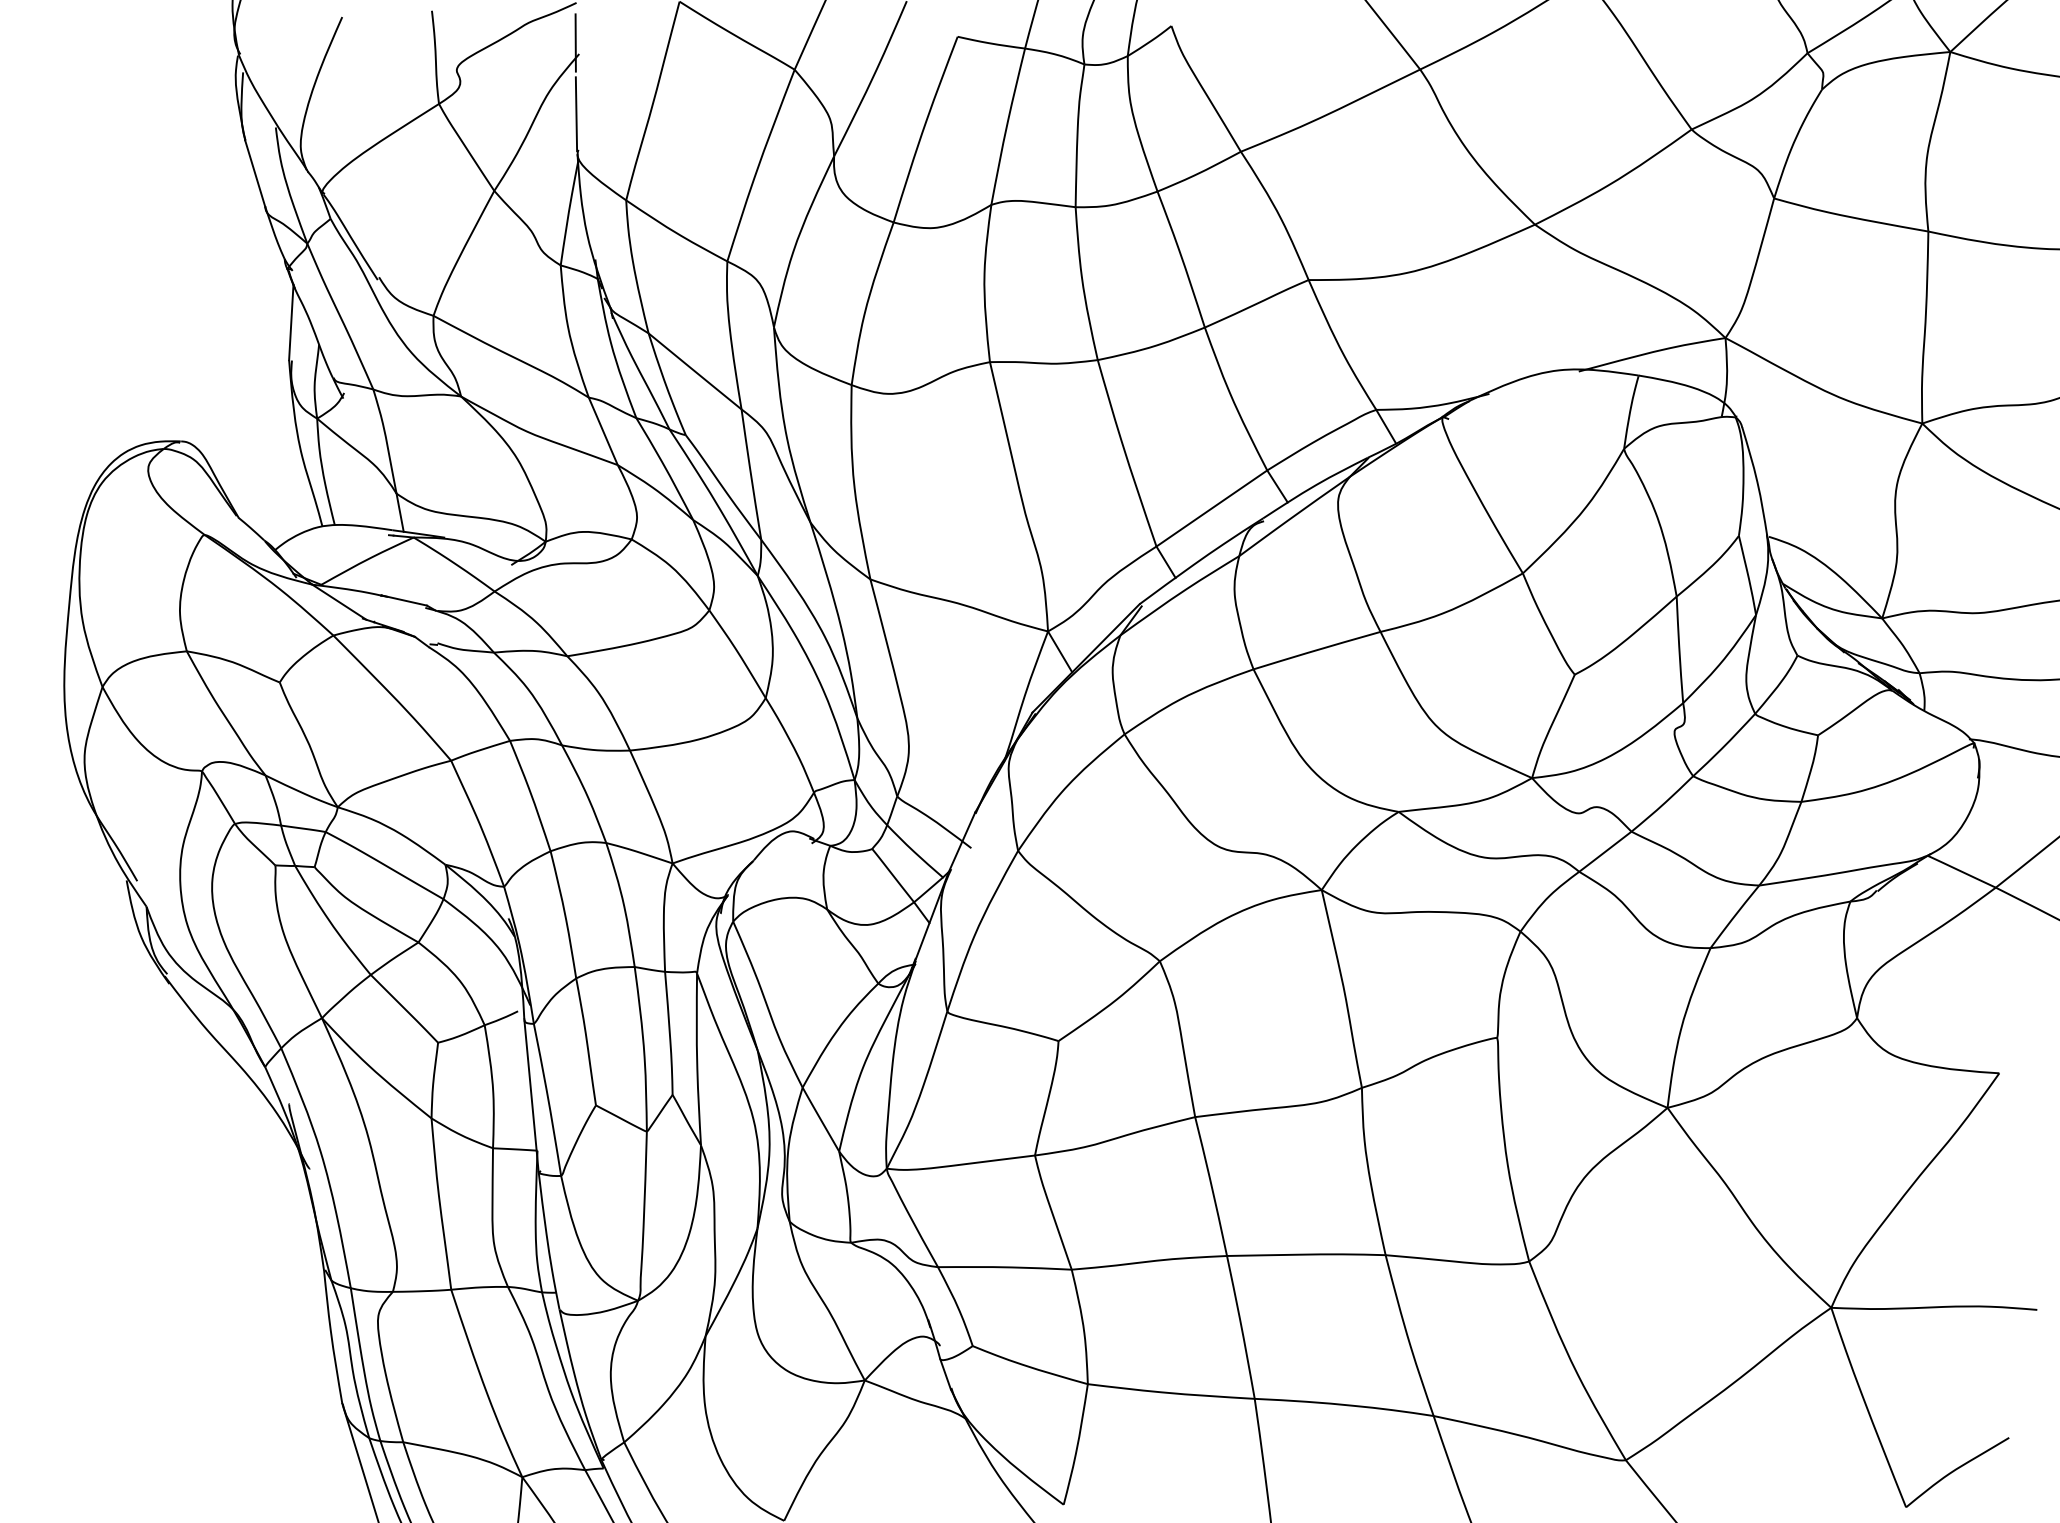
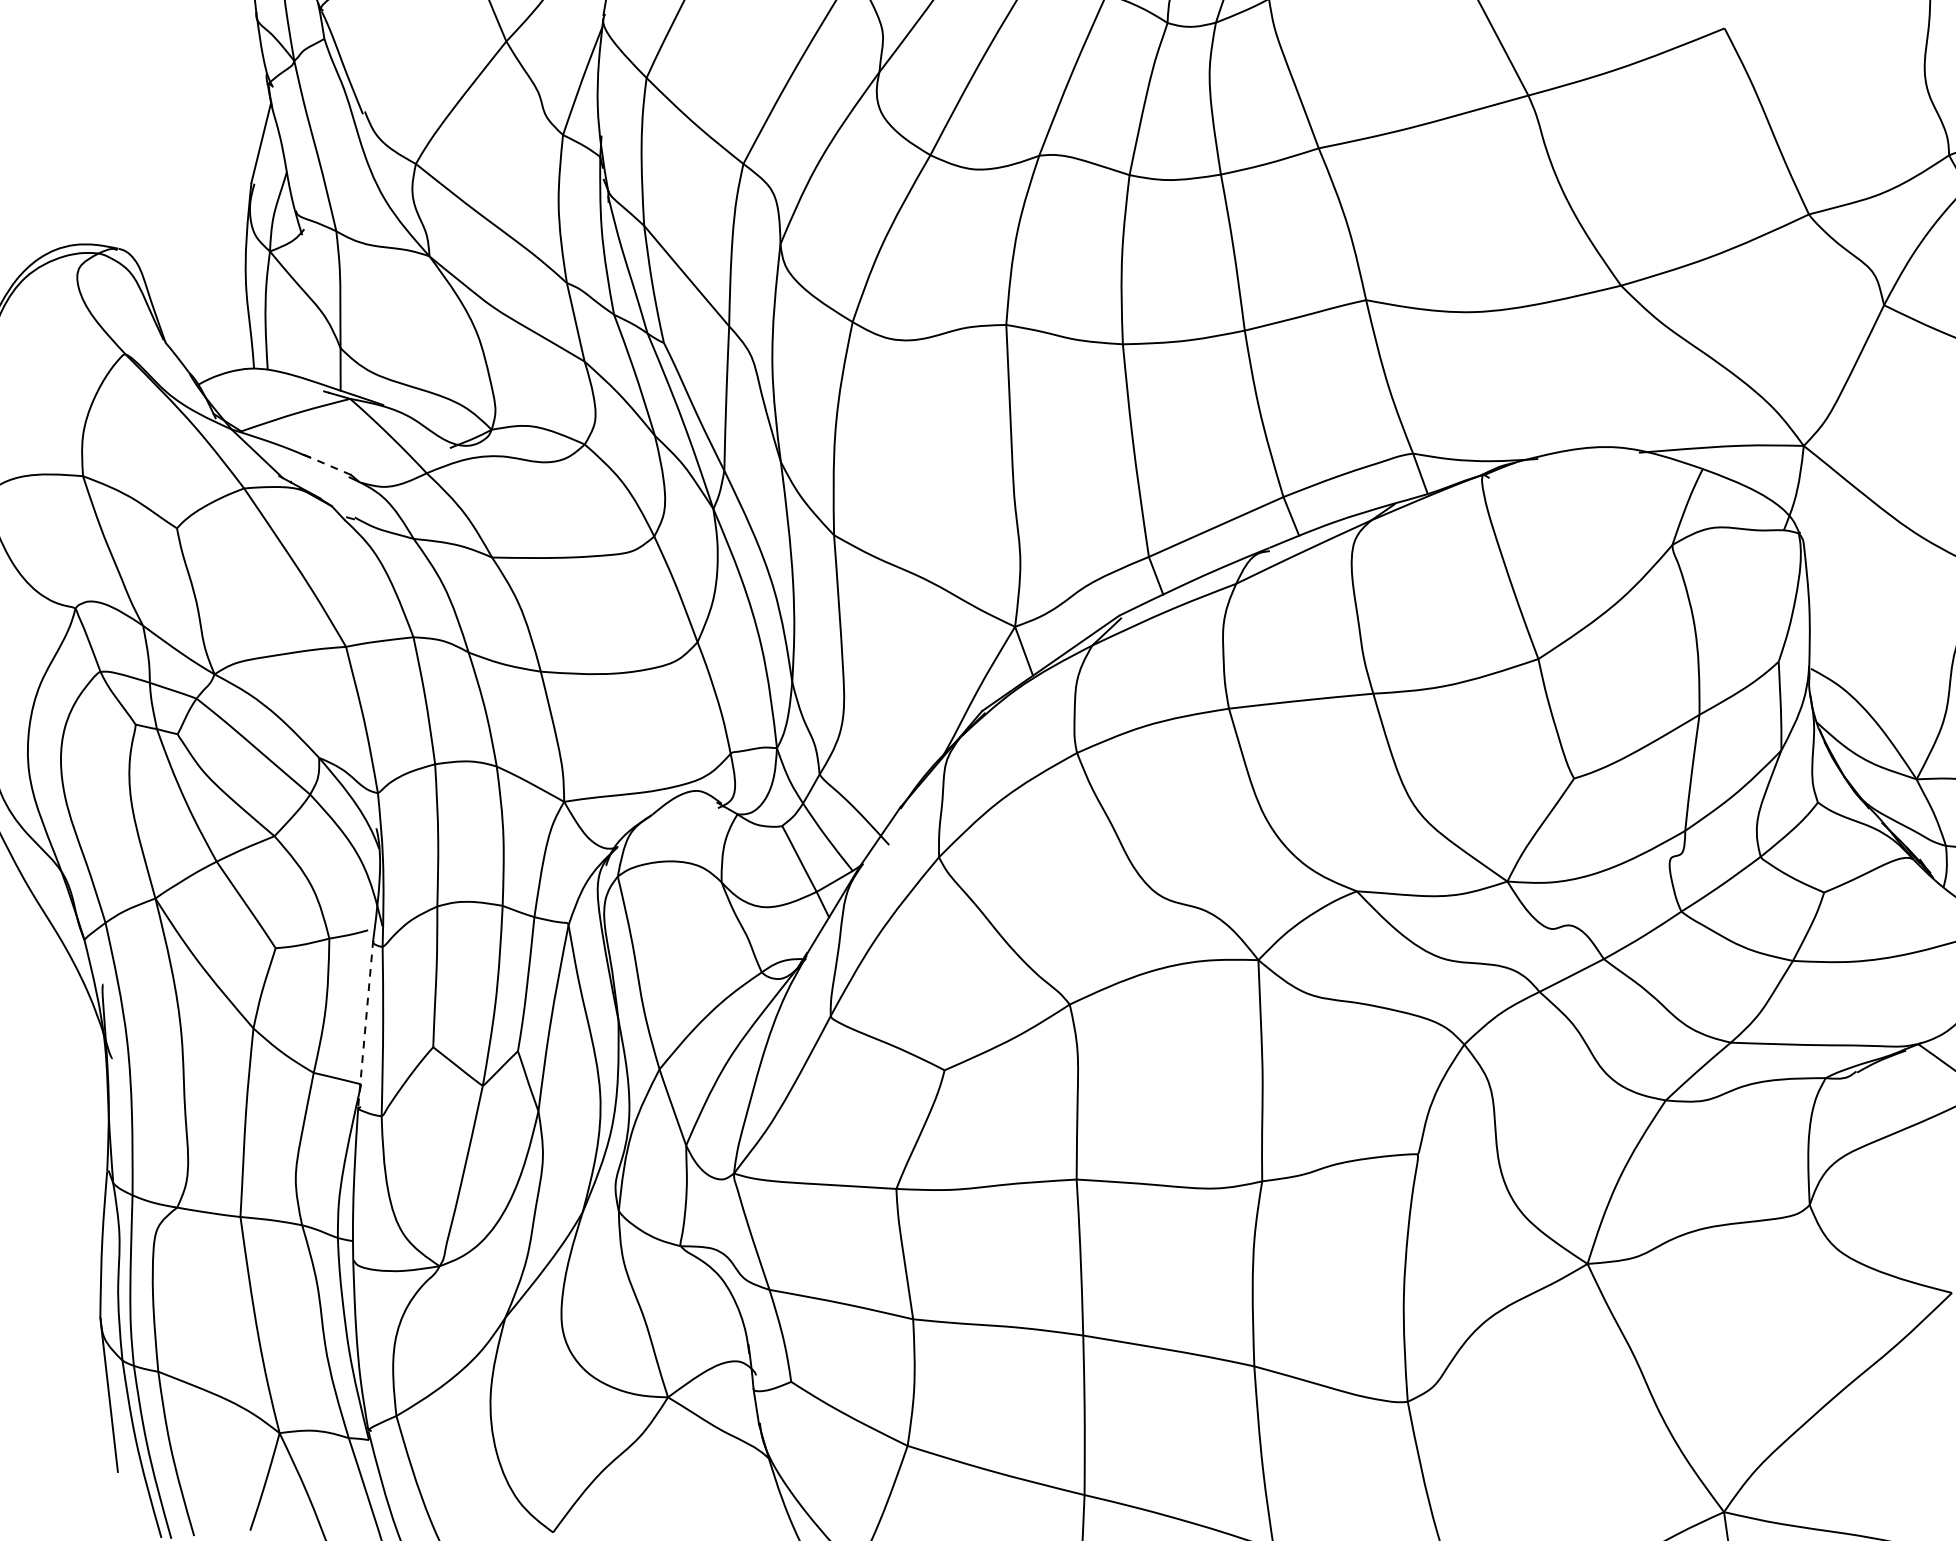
line: (403, 600) -> (326, 464), solid -> dashed
line: (531, 1095) -> (365, 1023), solid -> dashed

